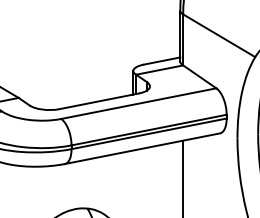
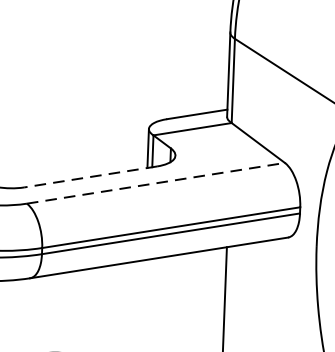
line: (99, 101) -> (91, 177), solid -> dashed
line: (139, 103) -> (157, 183), solid -> dashed

